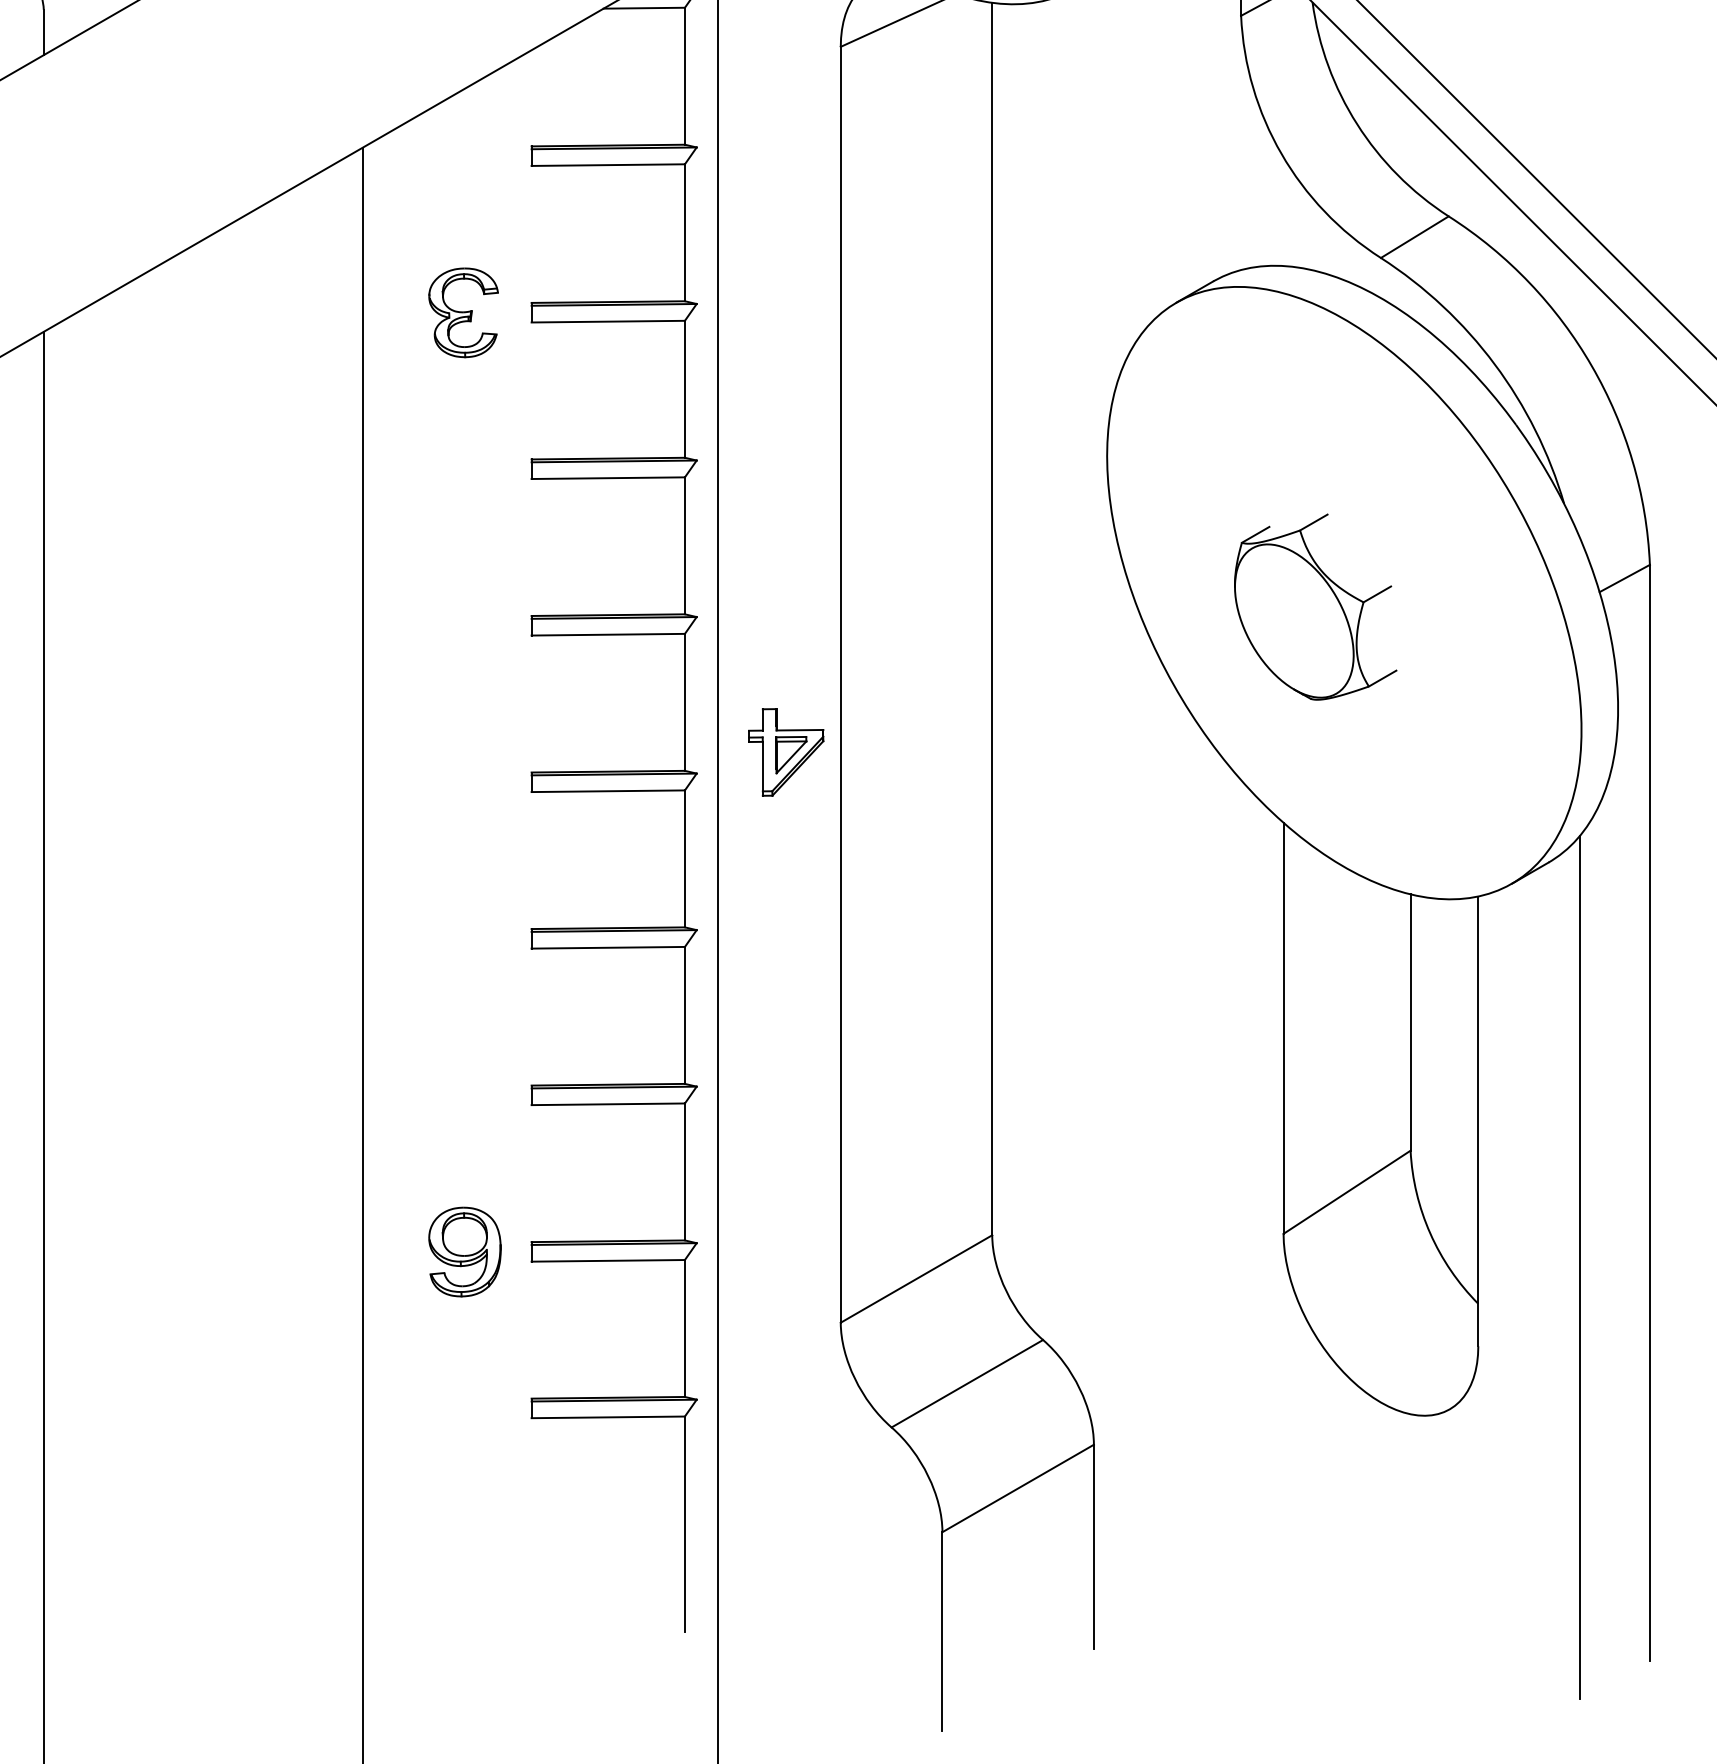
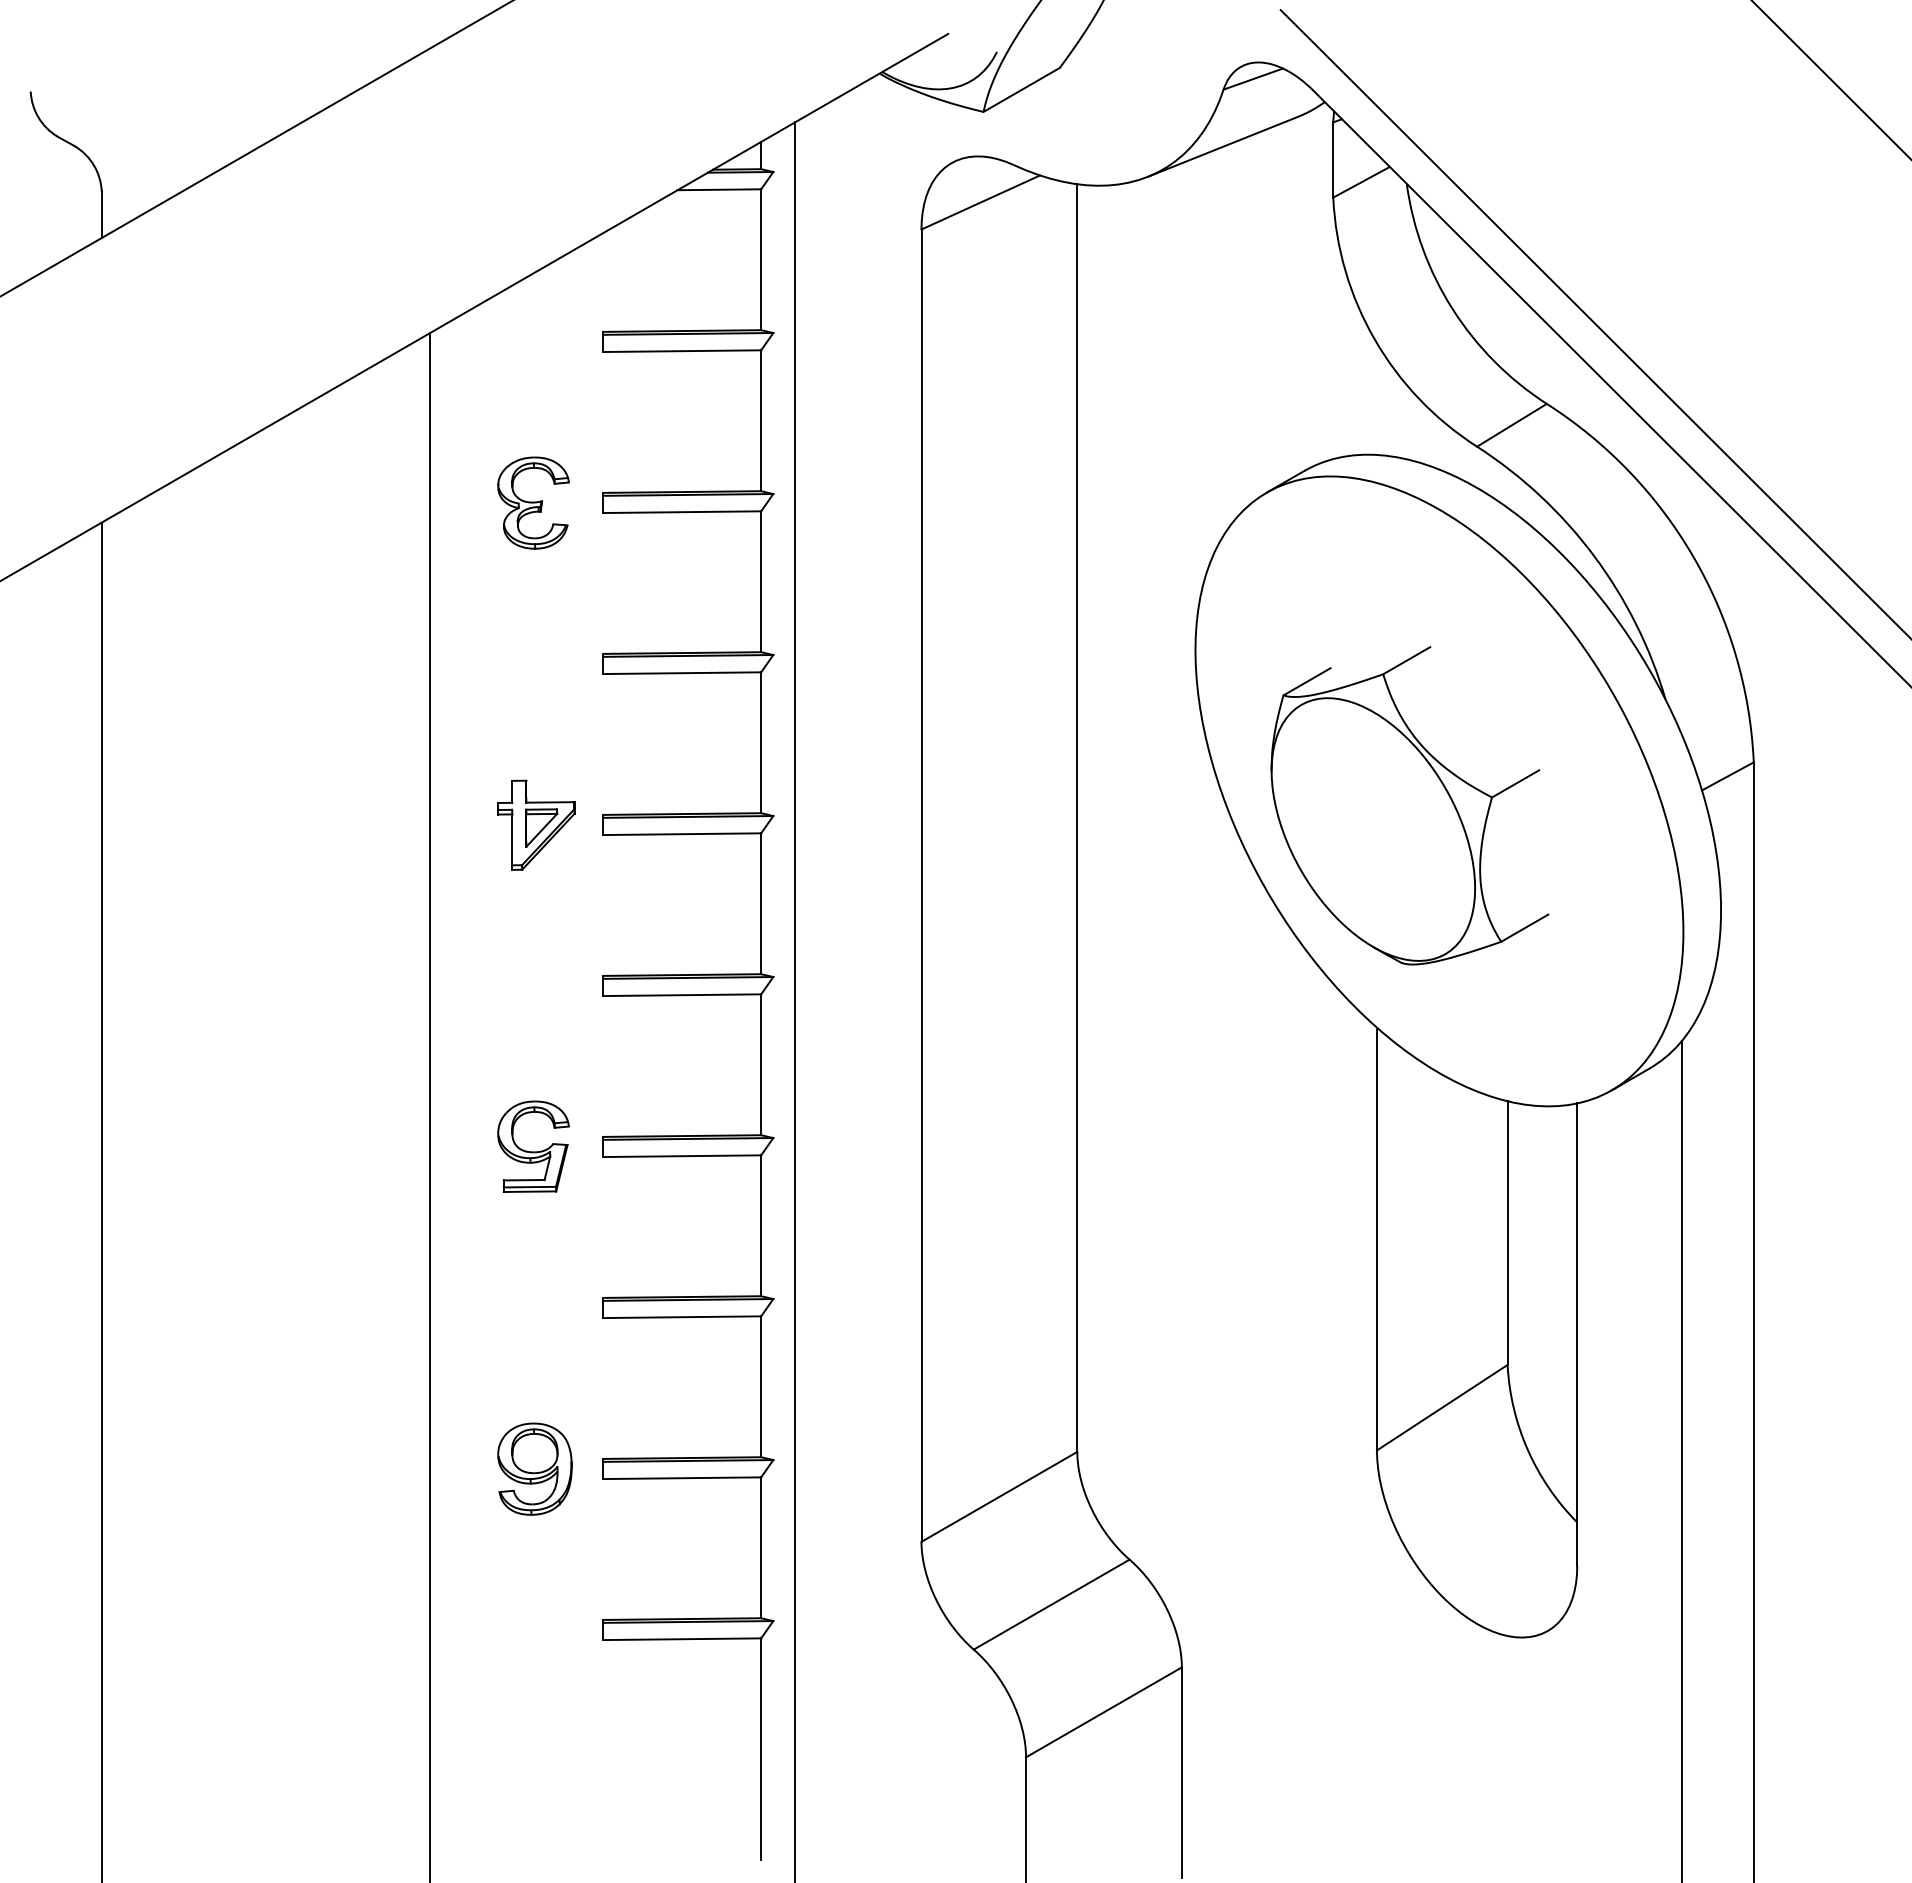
part: (1315, 606) -> (1409, 805), size x1.67
part: (786, 751) -> (536, 824), moved
part: (463, 938) -> (533, 1146), added

